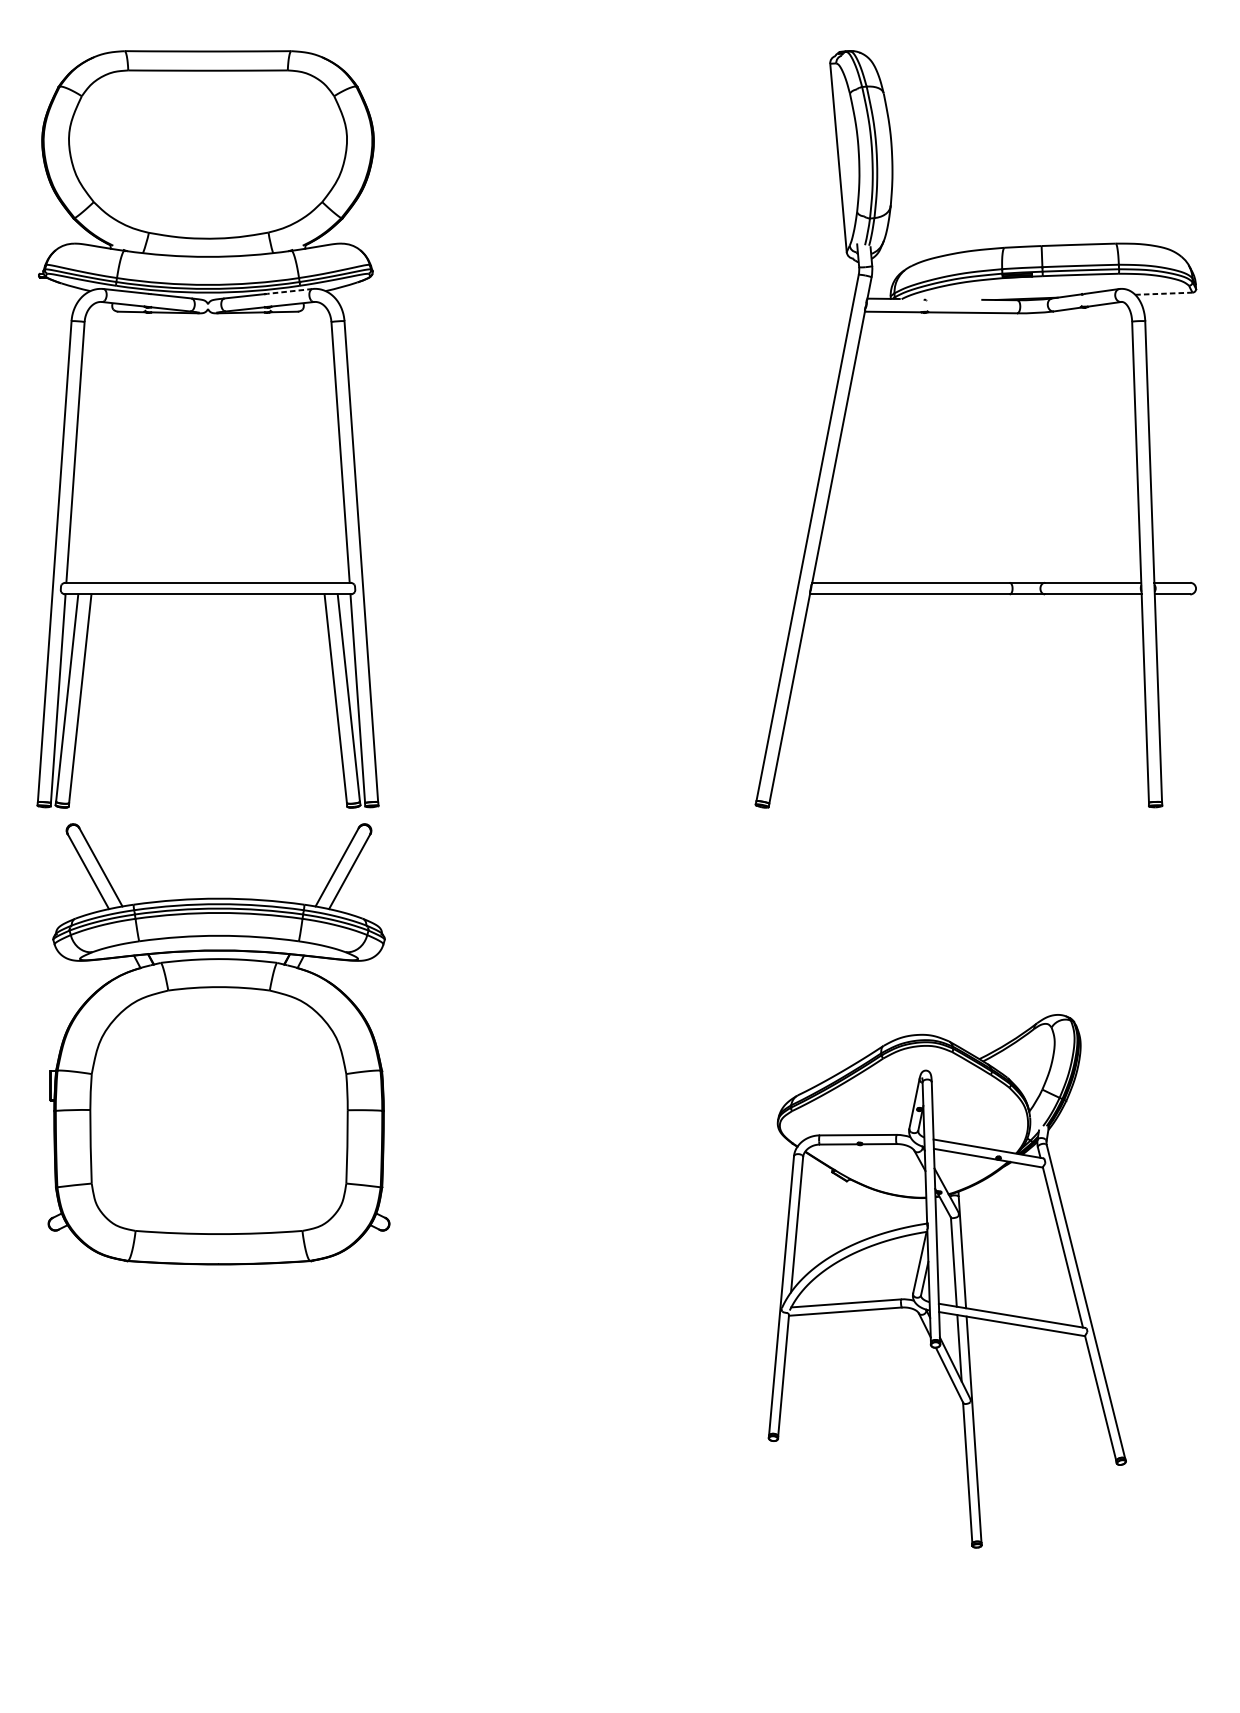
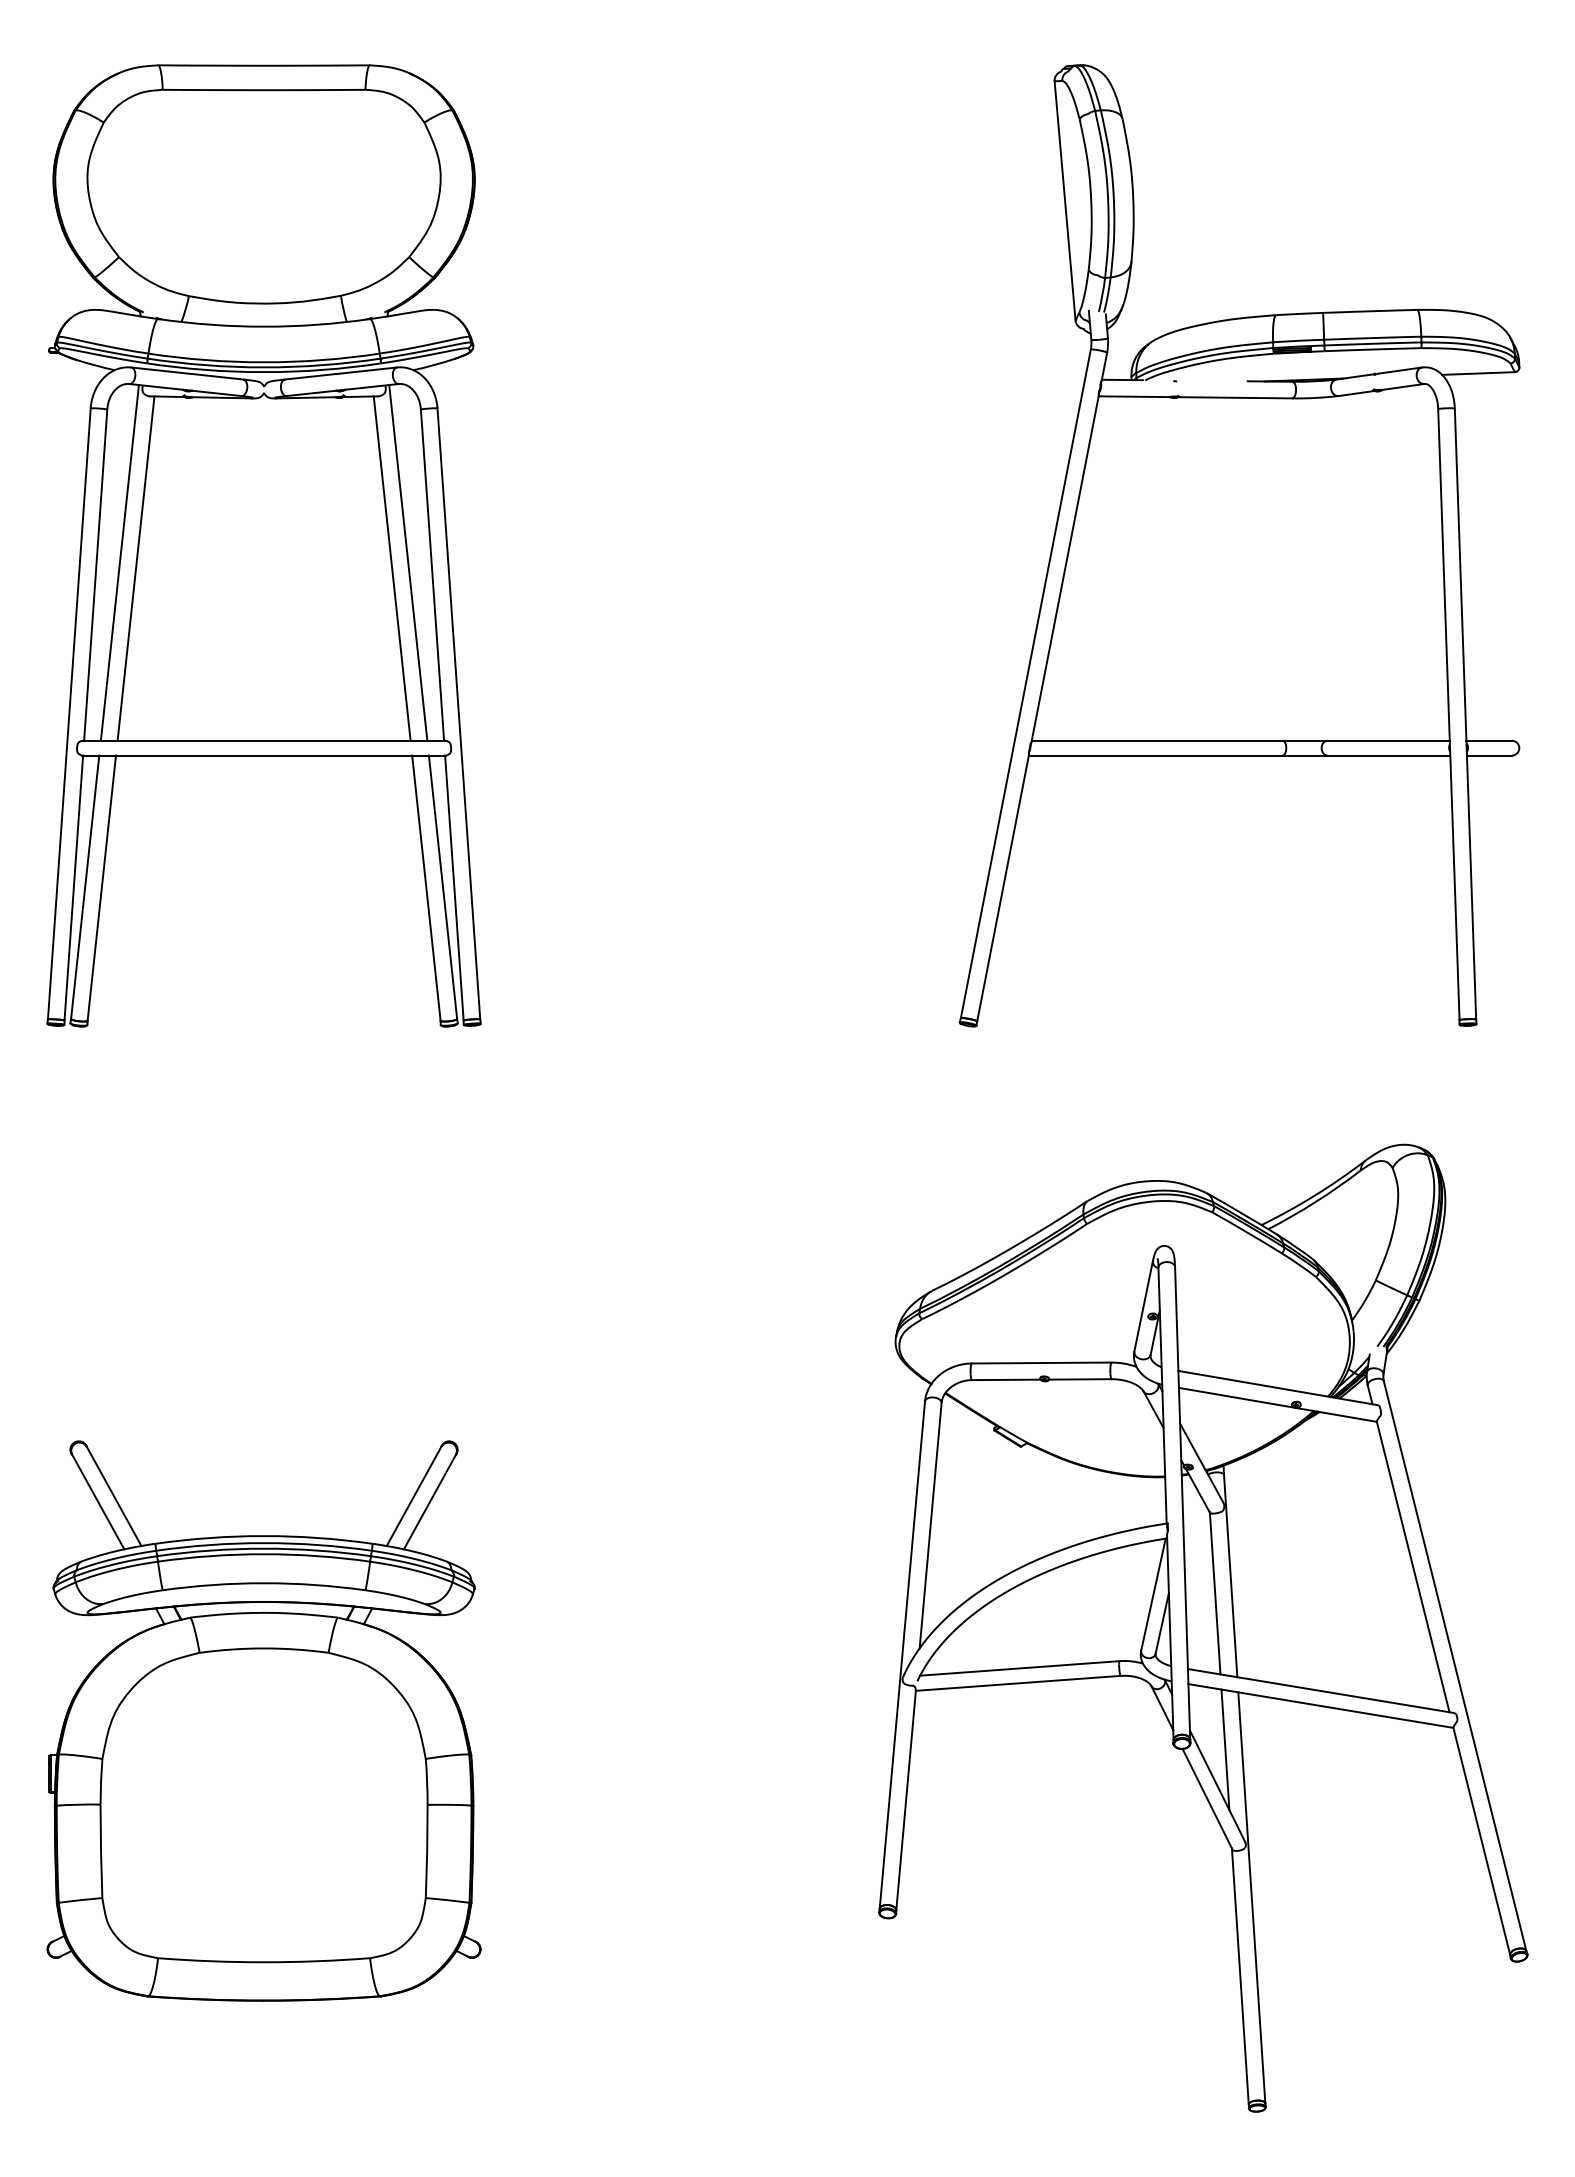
line: (290, 291) -> (368, 370), dashed -> solid
line: (1163, 293) -> (1478, 373), dashed -> solid
line: (94, 442) -> (119, 562), added
line: (321, 442) -> (408, 562), added
line: (106, 447) -> (135, 568), added
line: (308, 447) -> (391, 568), added
part: (218, 1043) -> (263, 1720), moved
part: (947, 1280) -> (1203, 1627), size x1.43

